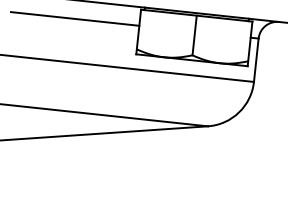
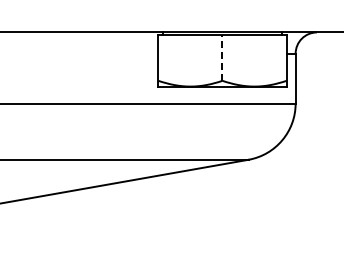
line: (75, 18) -> (84, 53), removed
line: (194, 35) -> (222, 58), solid -> dashed

